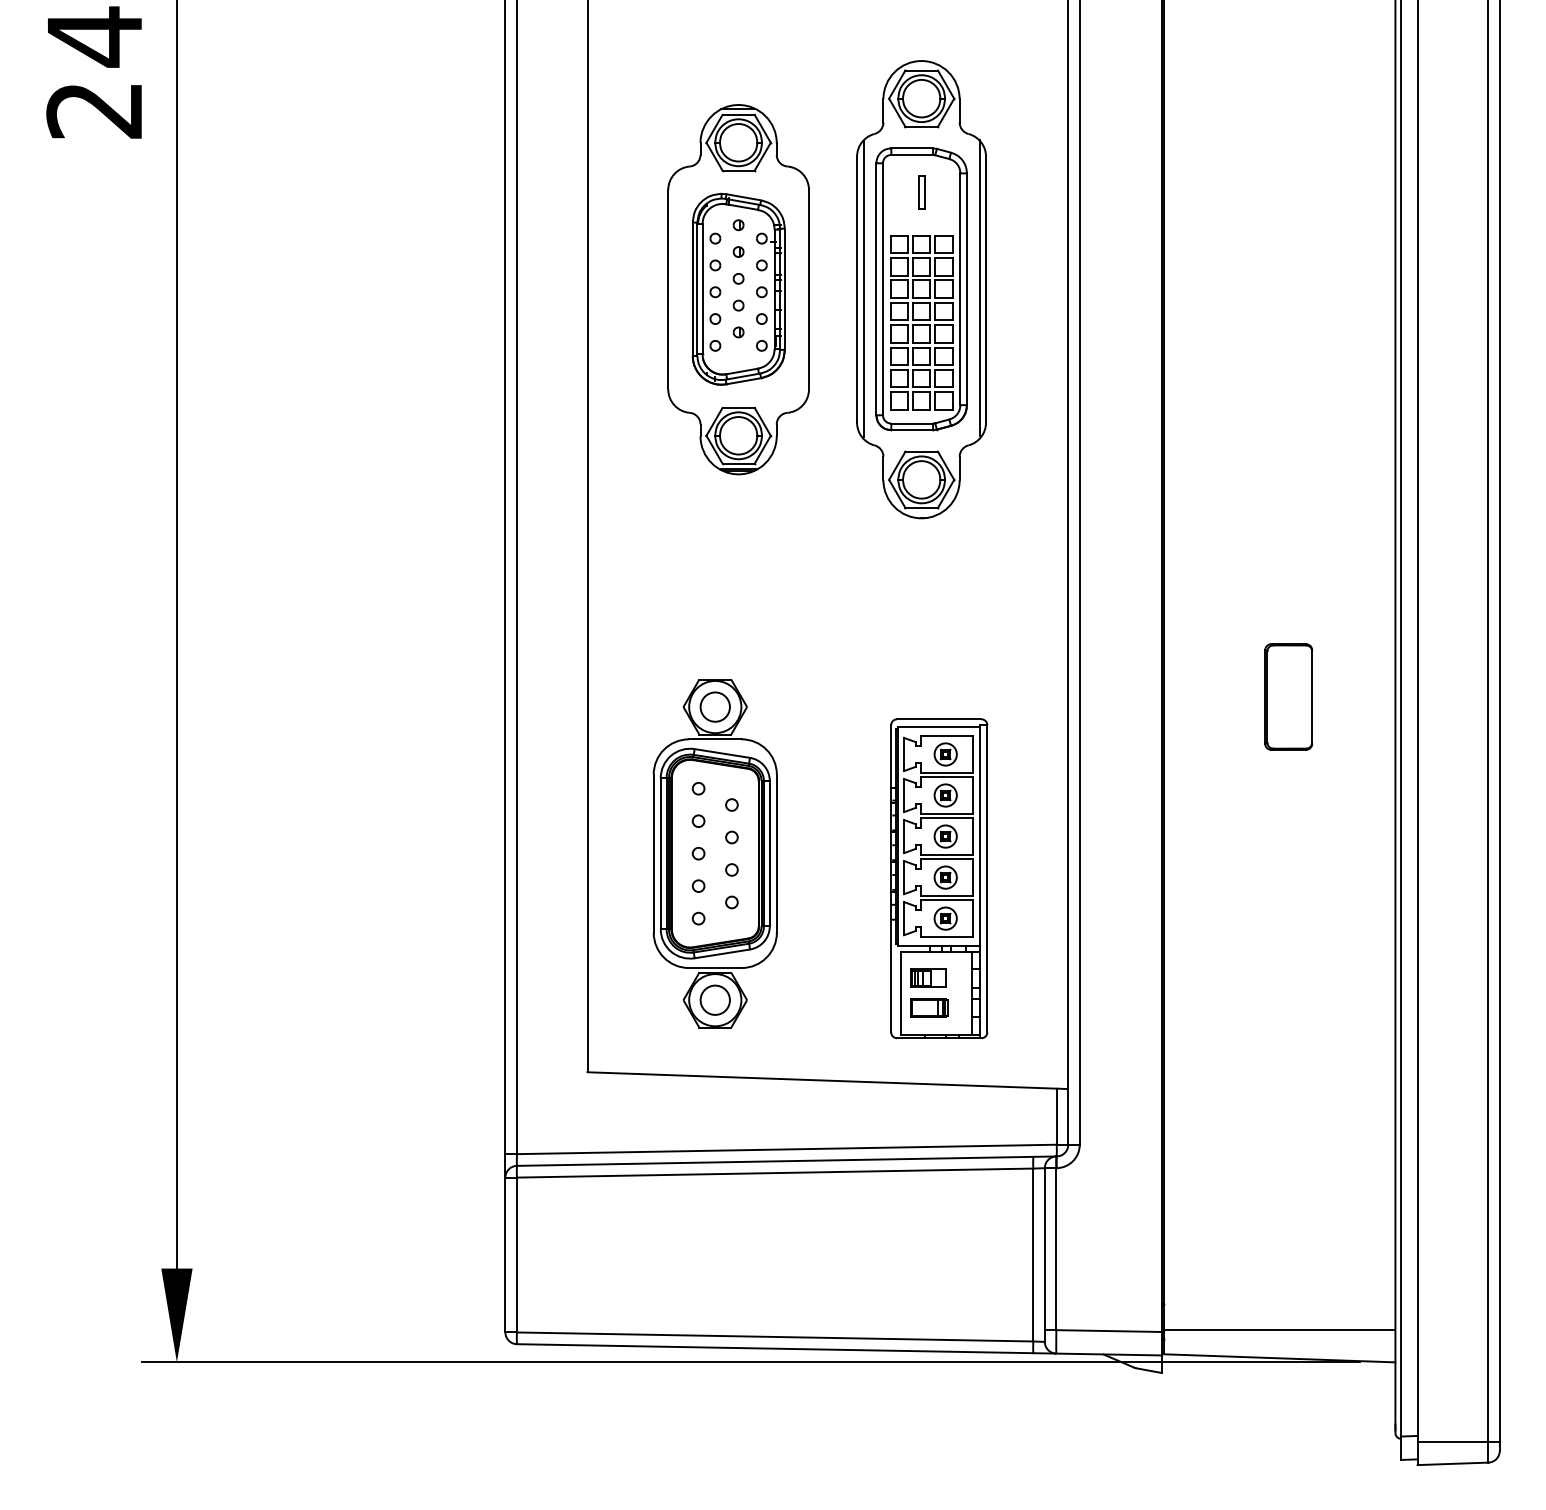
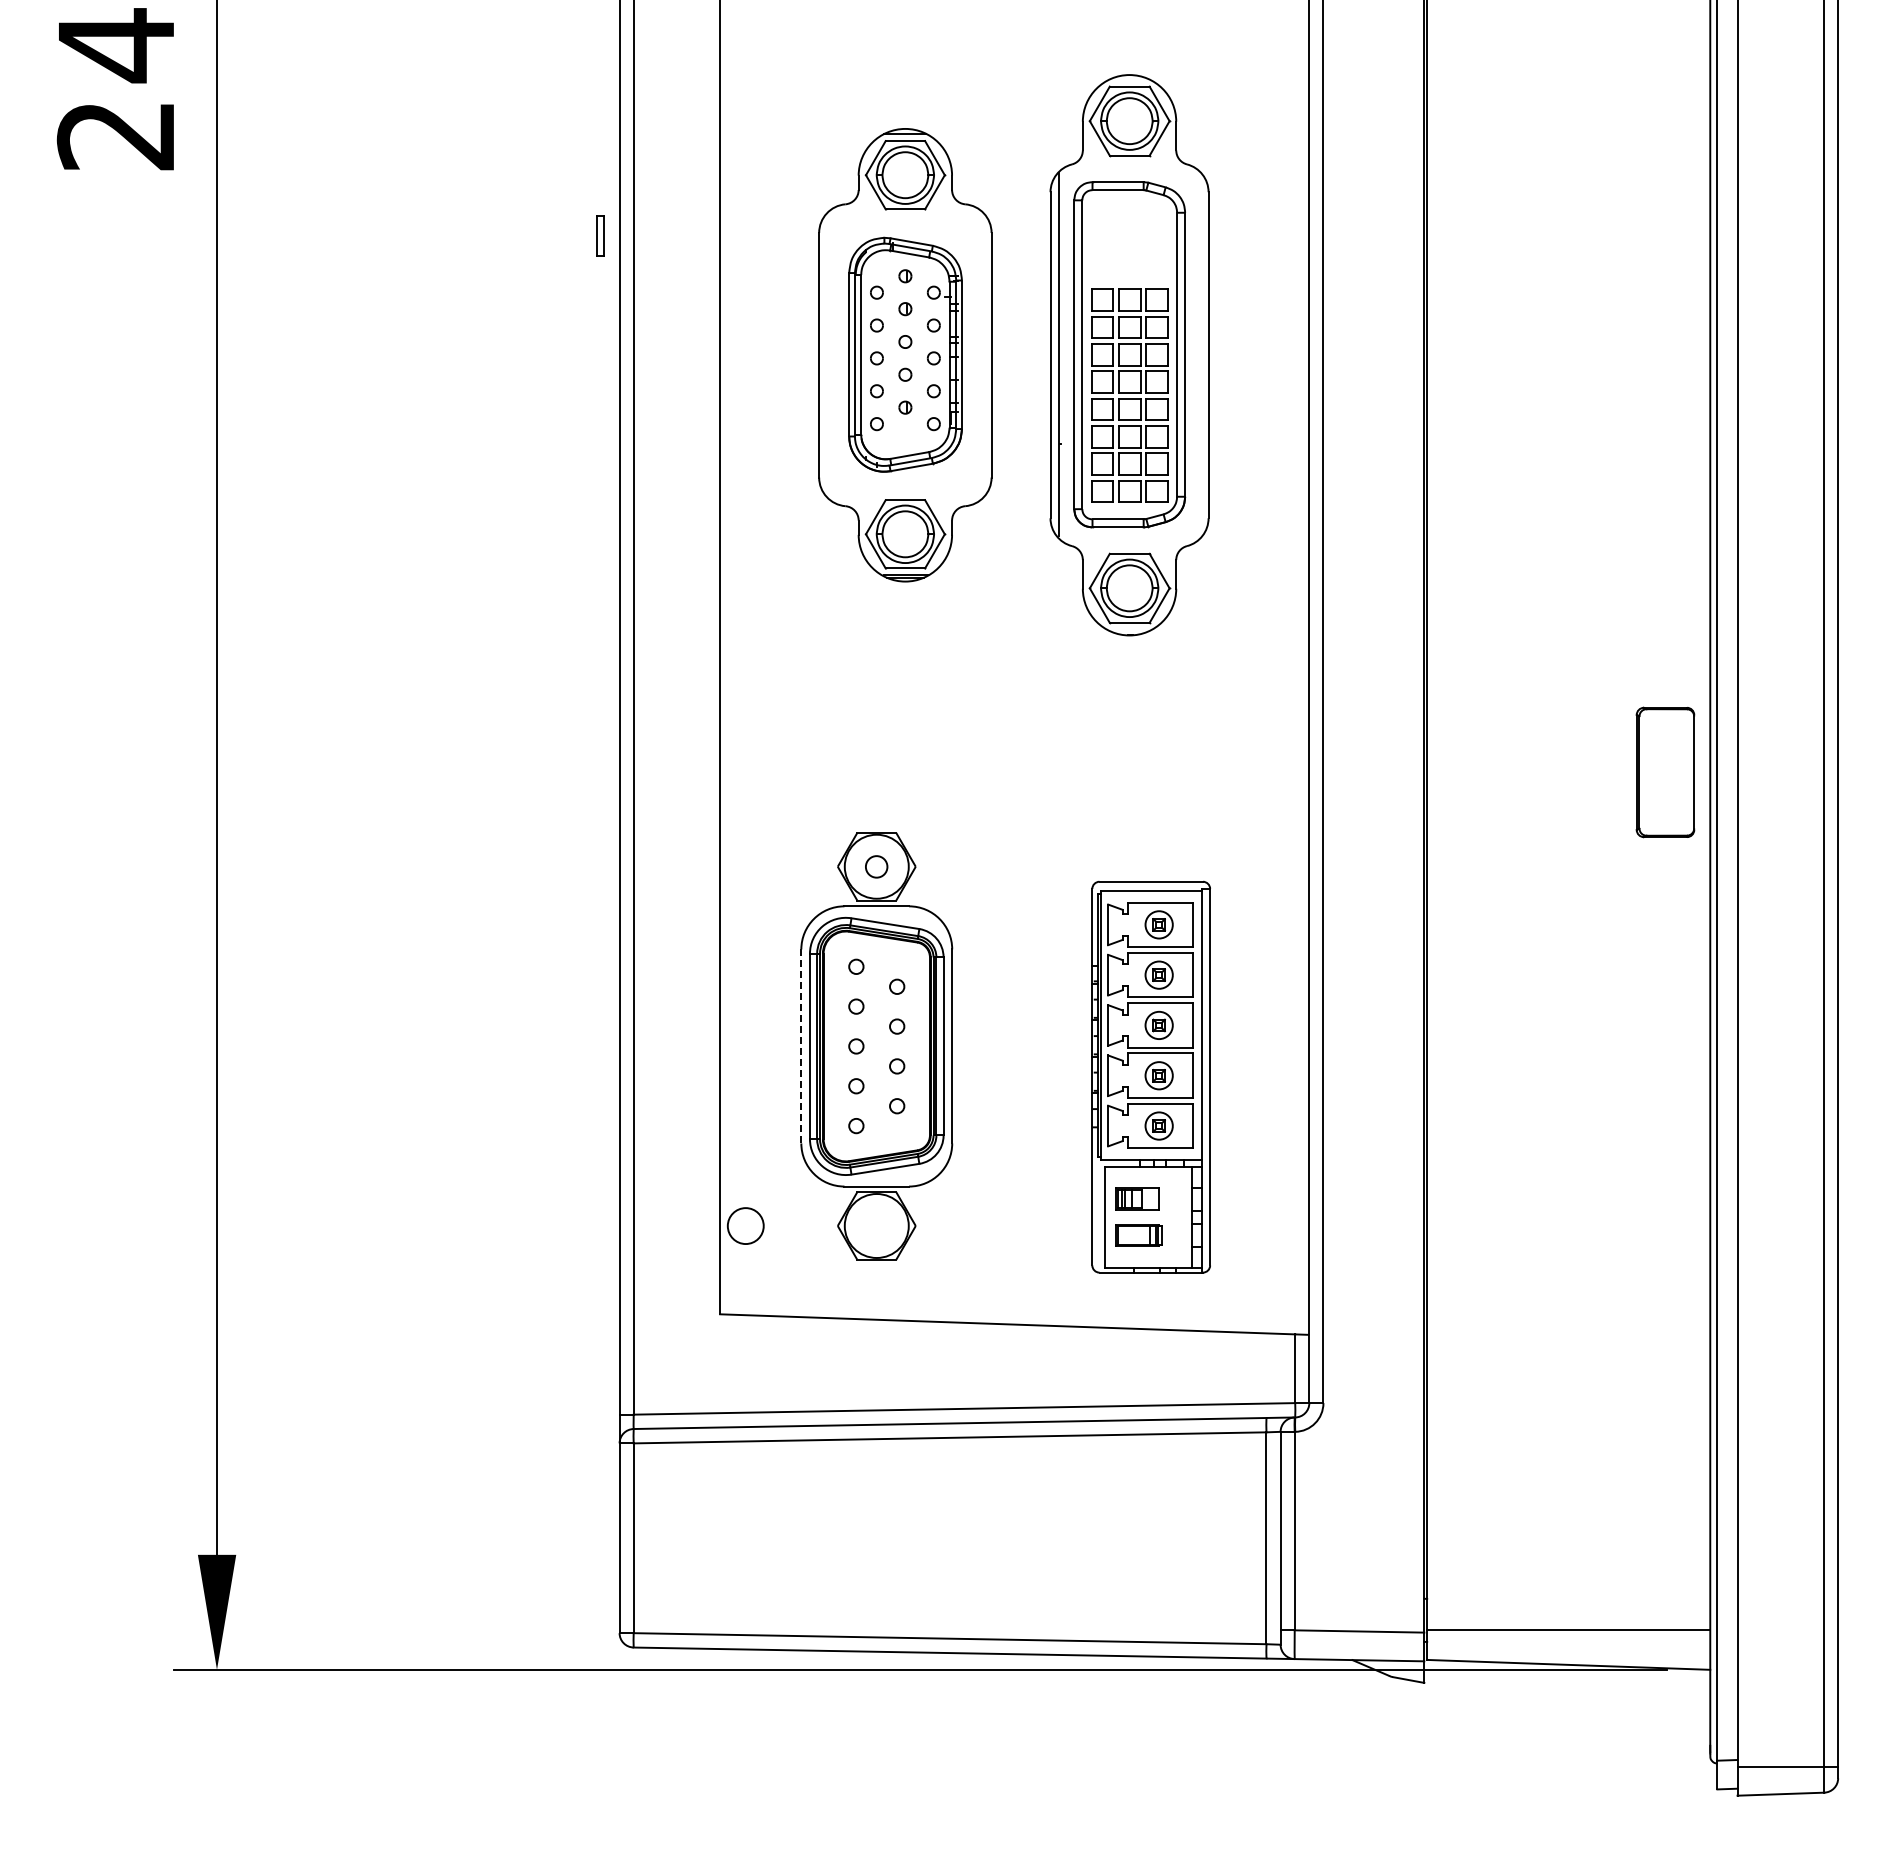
part: (921, 191) -> (600, 235), moved
line: (980, 288) -> (1201, 353), removed
part: (1288, 697) -> (1665, 772), moved
circle: (715, 706) -> (876, 866), size x0.6
line: (653, 853) -> (801, 1046), solid -> dashed
circle: (715, 999) -> (745, 1225), moved

